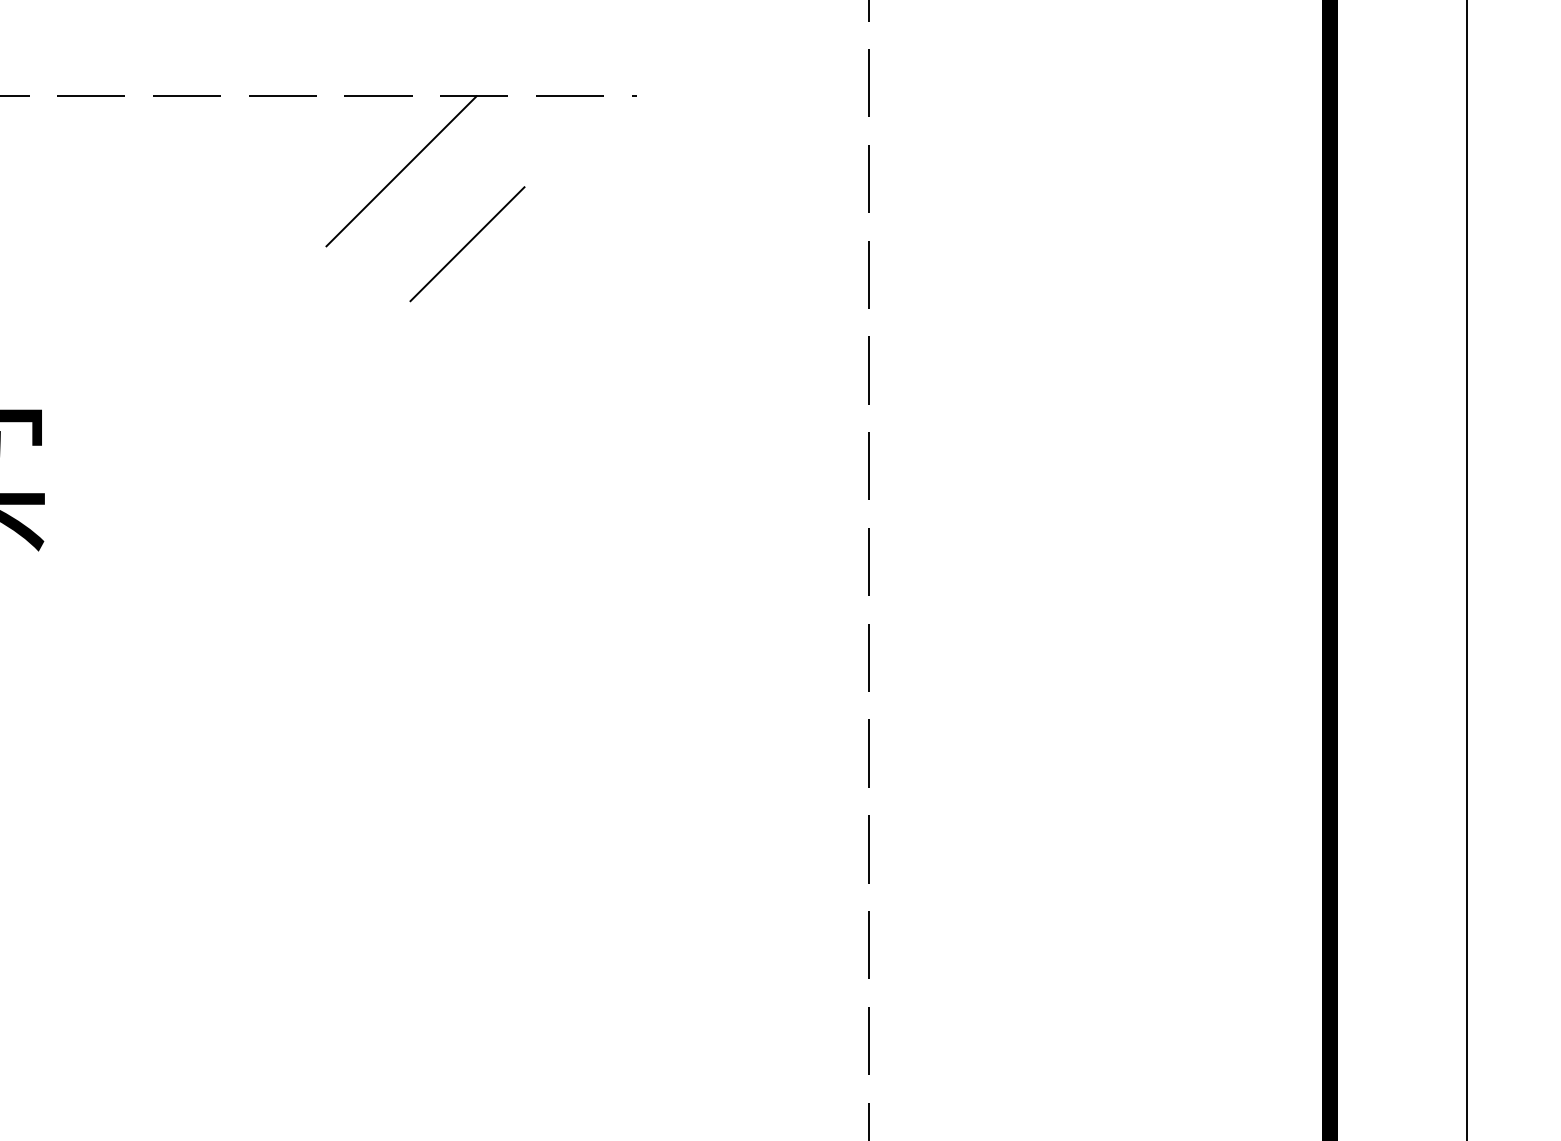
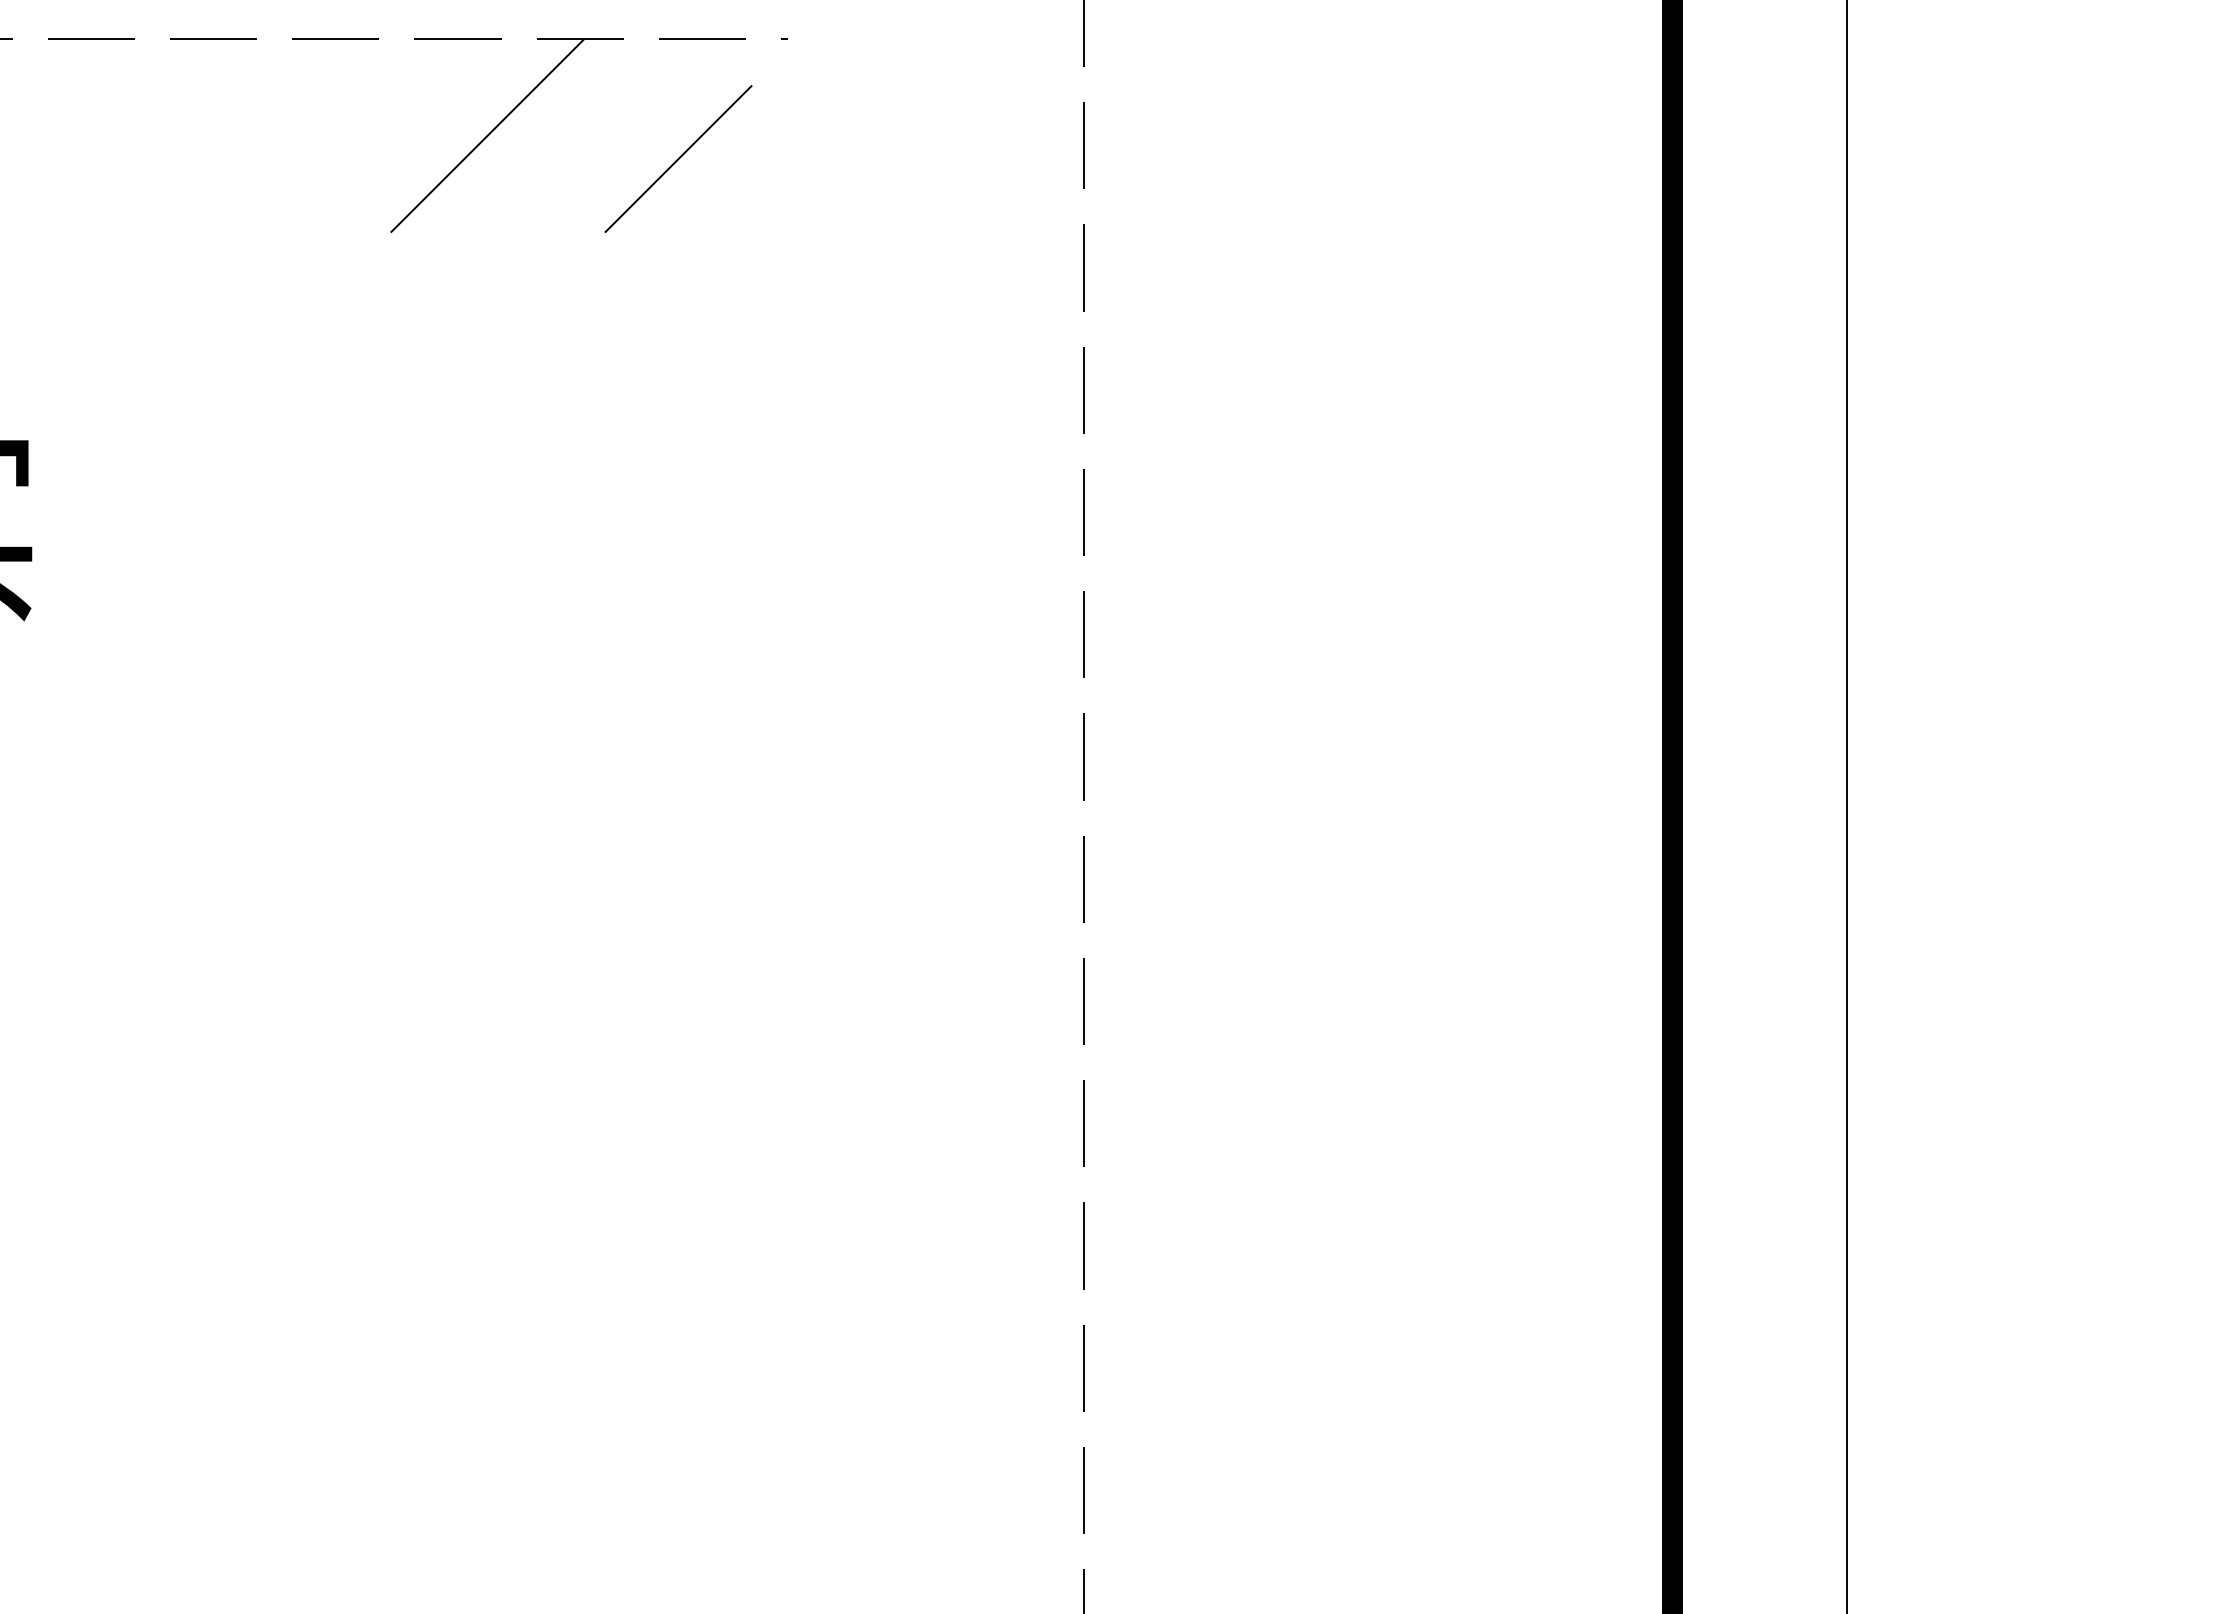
line: (467, 243) -> (678, 158), moved

